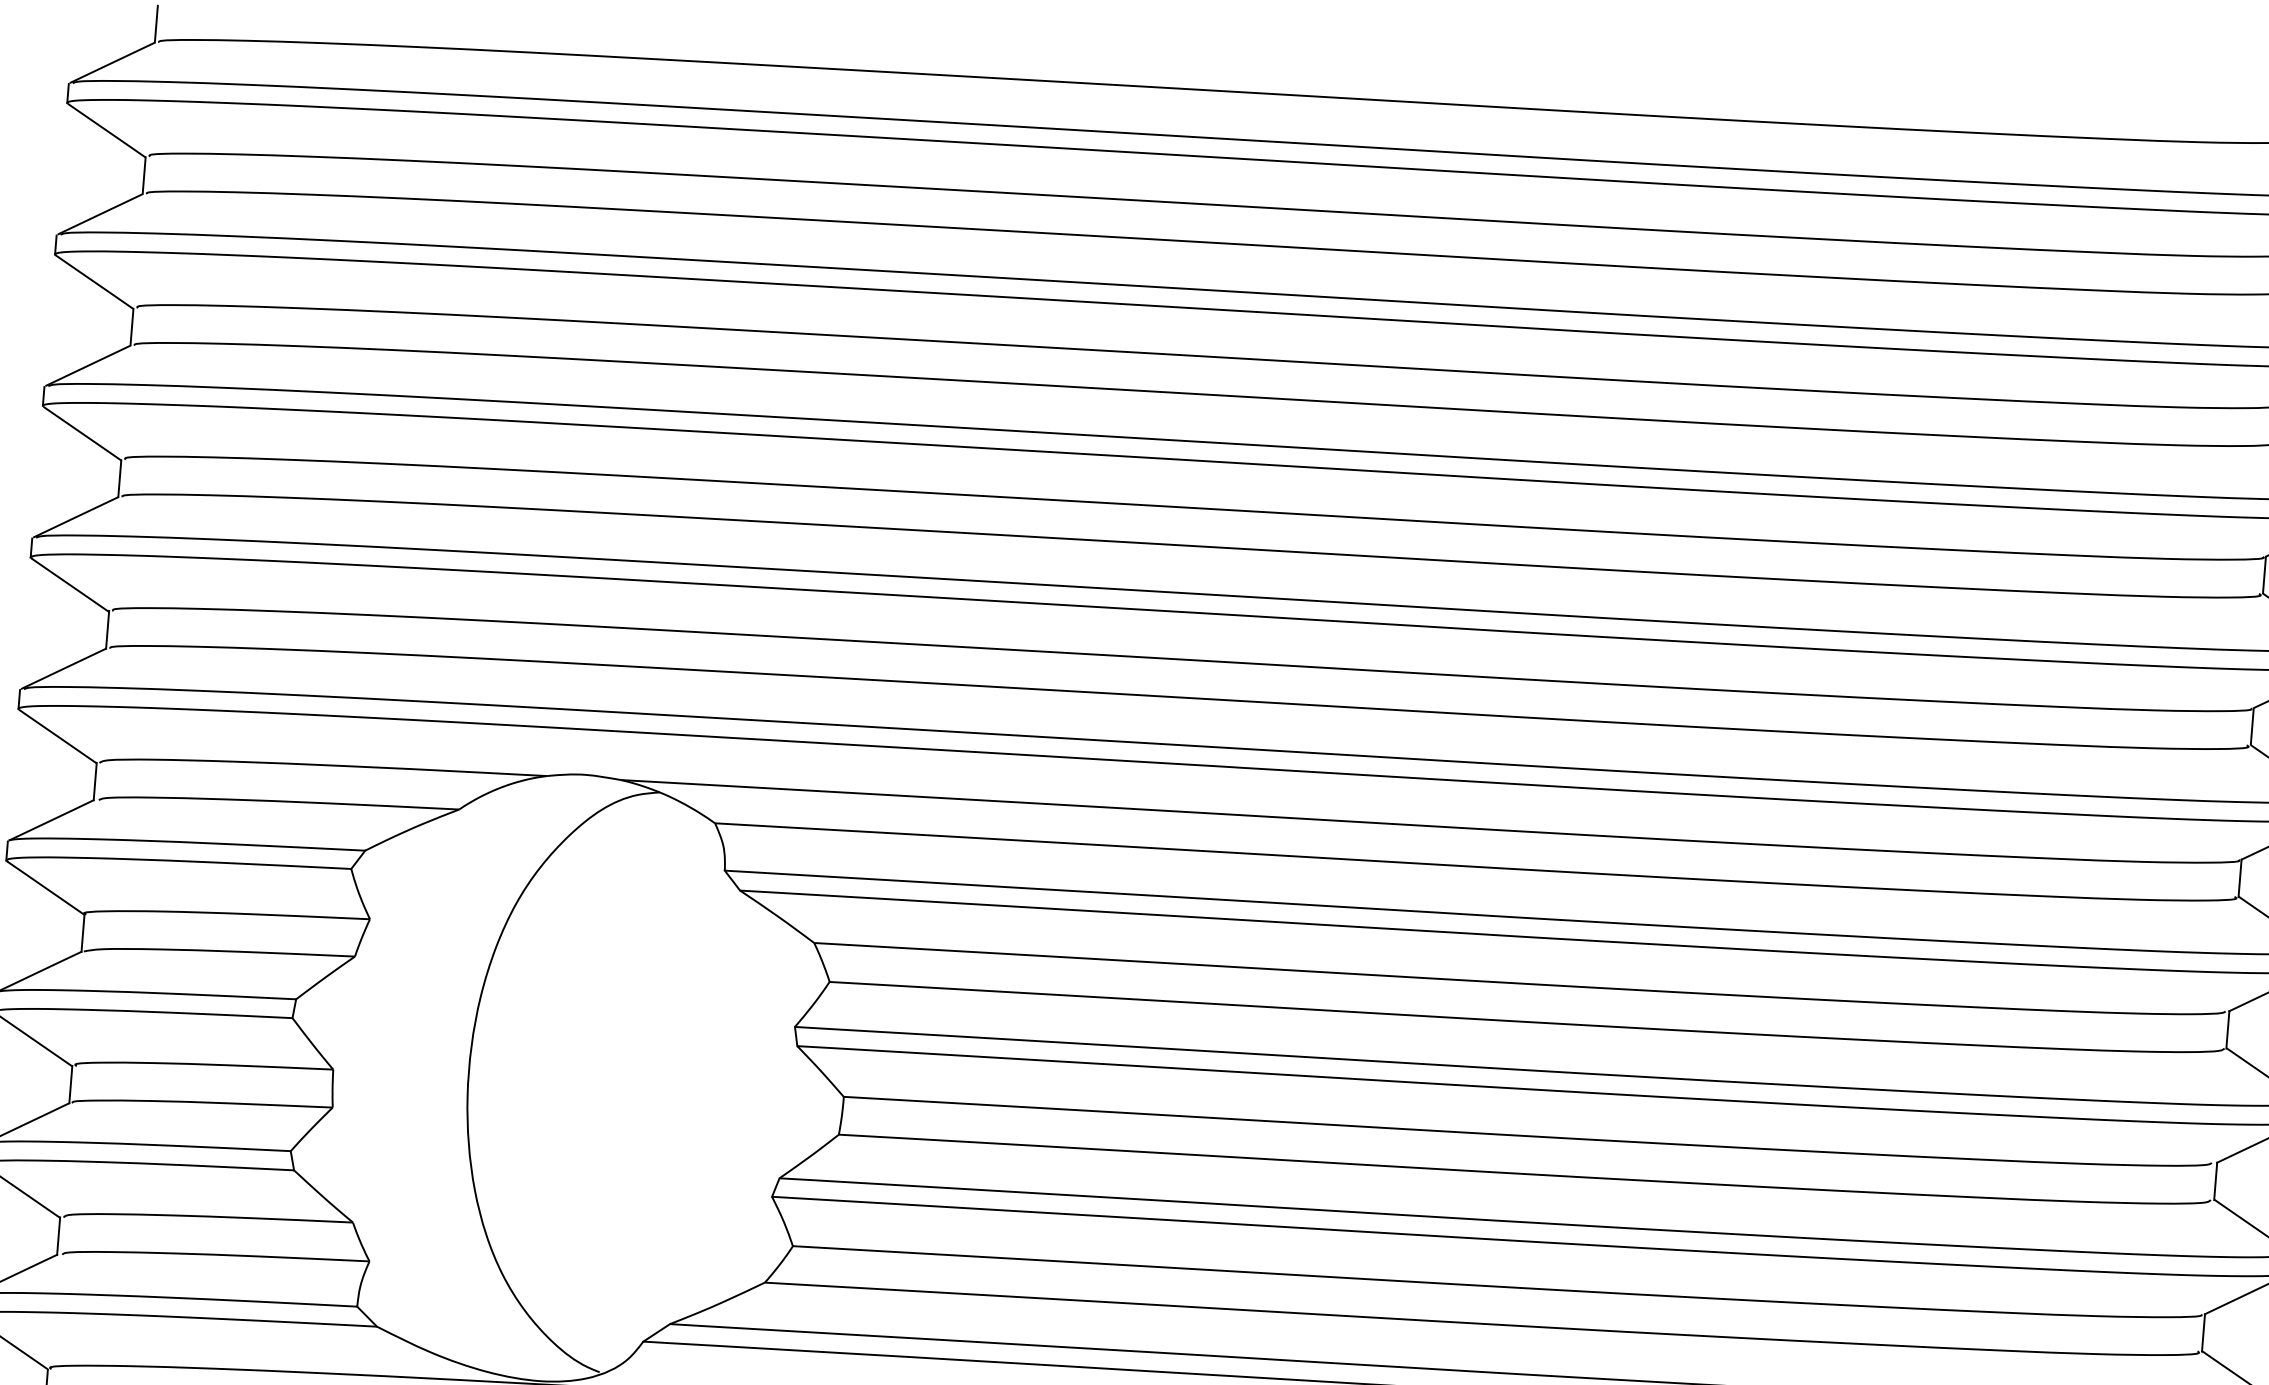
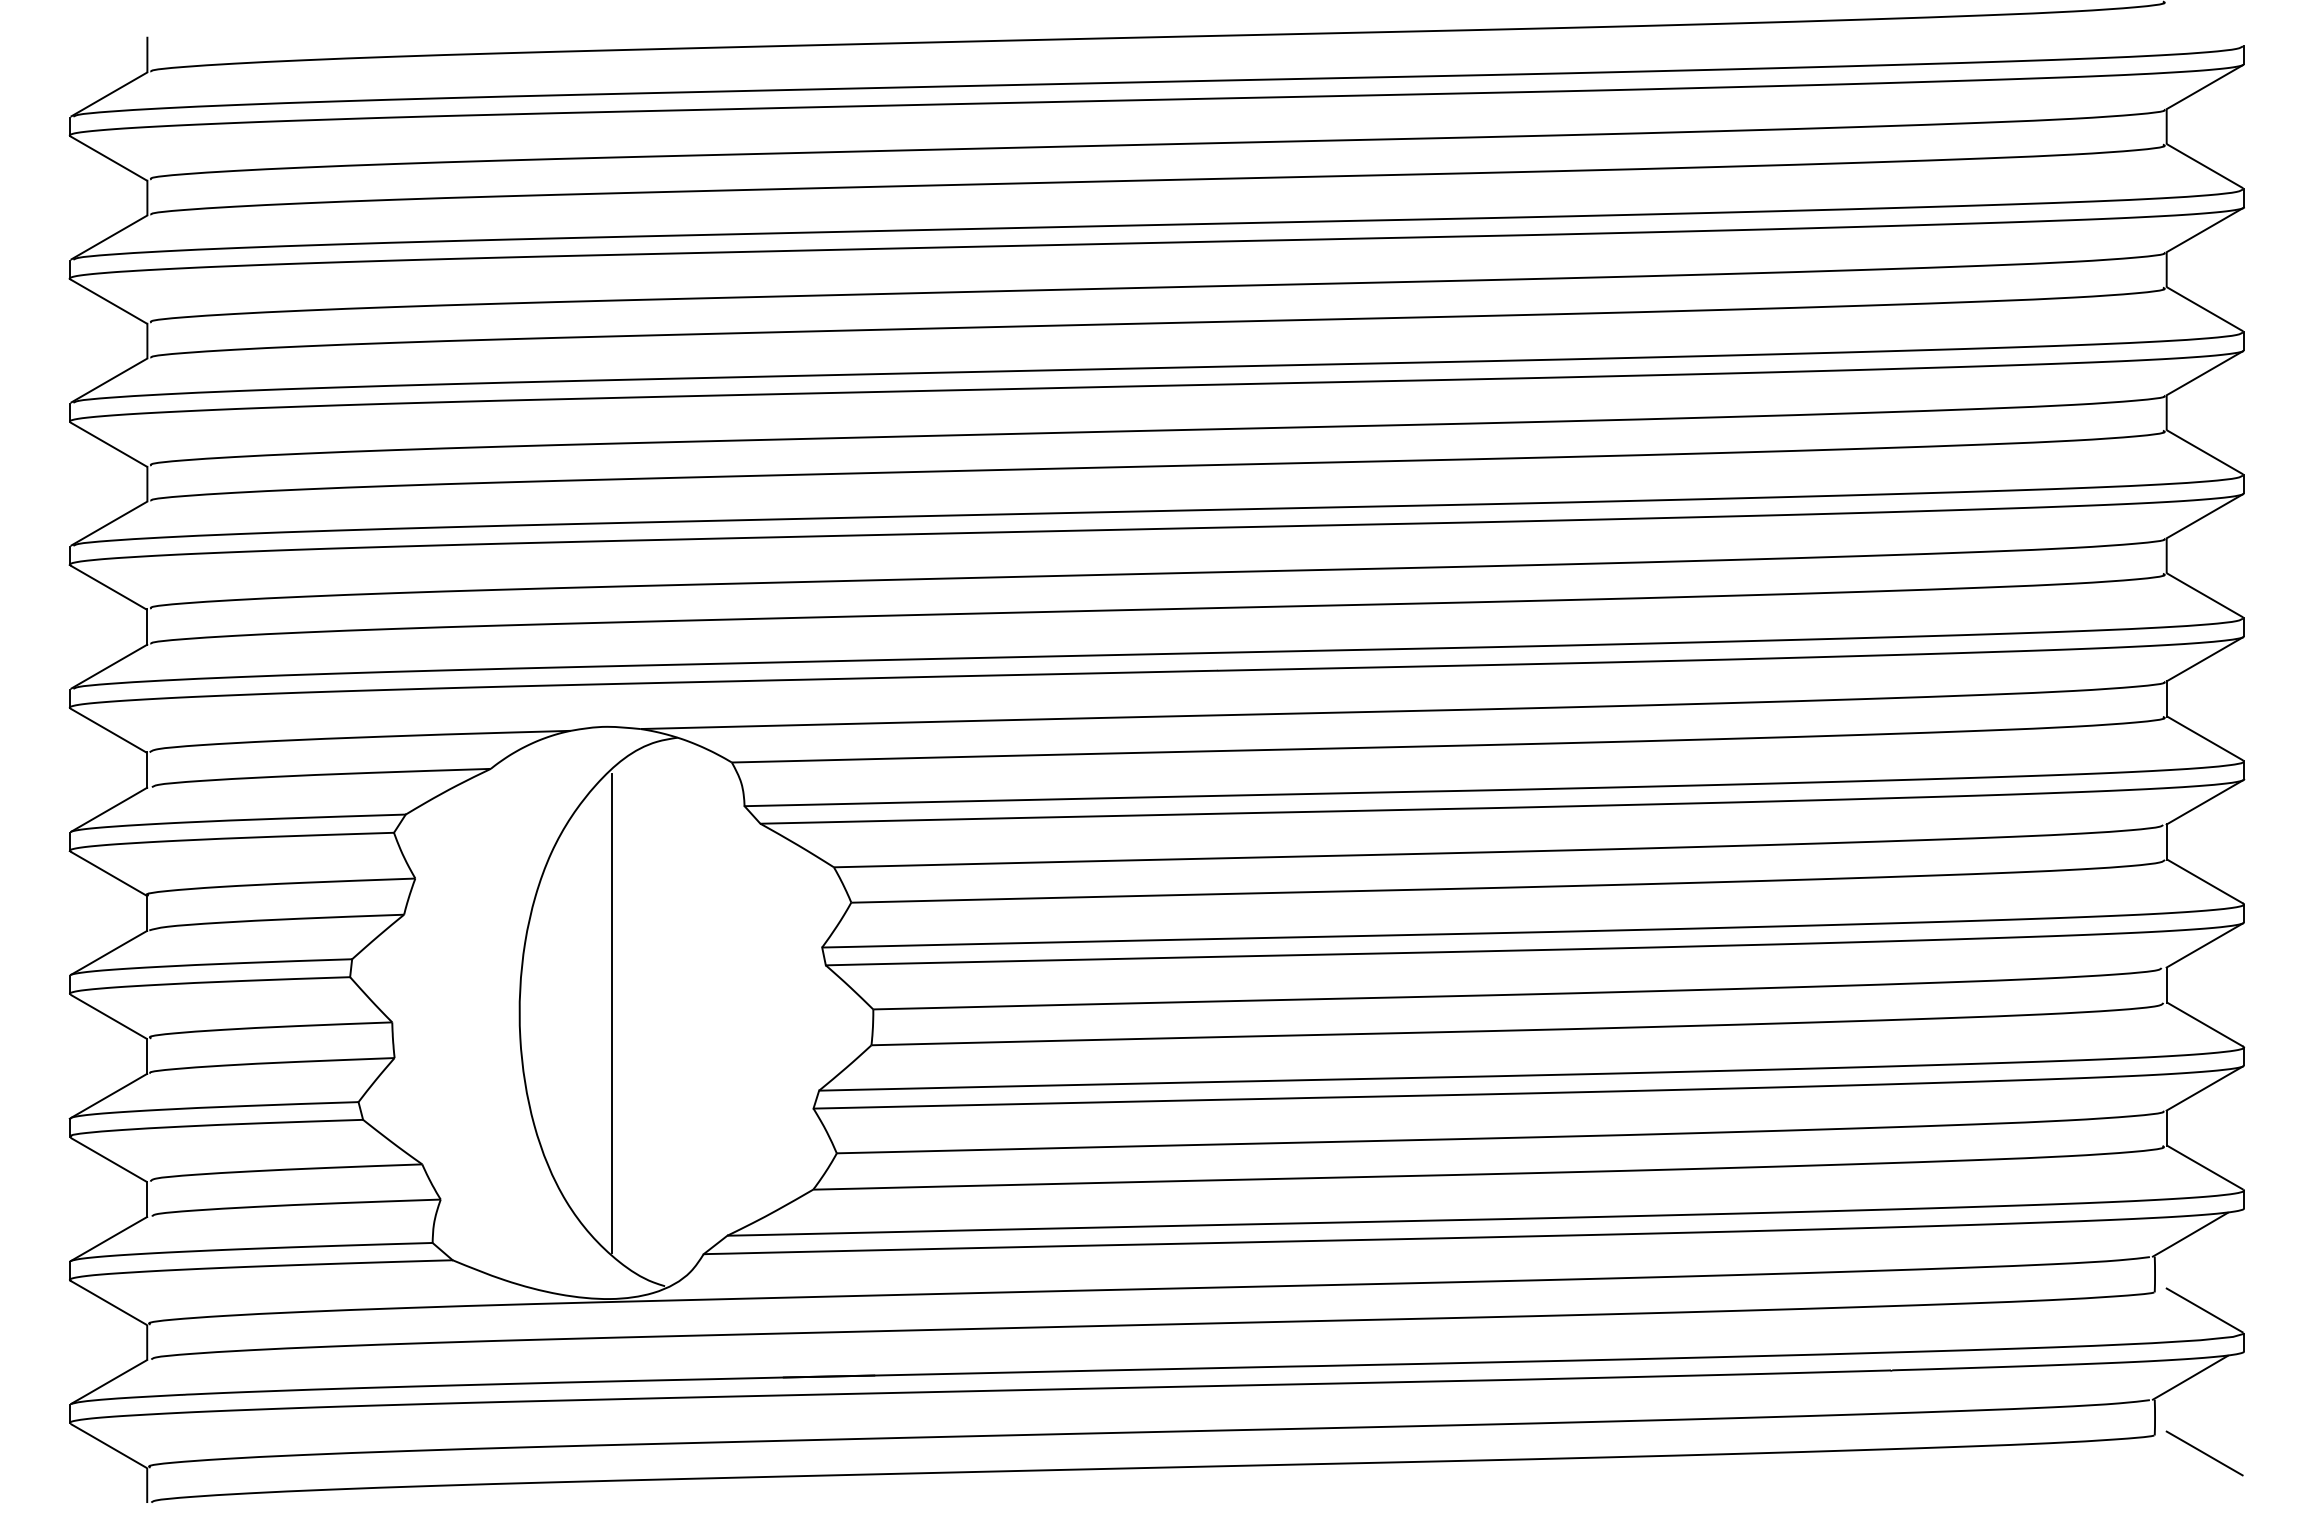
line: (566, 1078) -> (611, 1013), added

